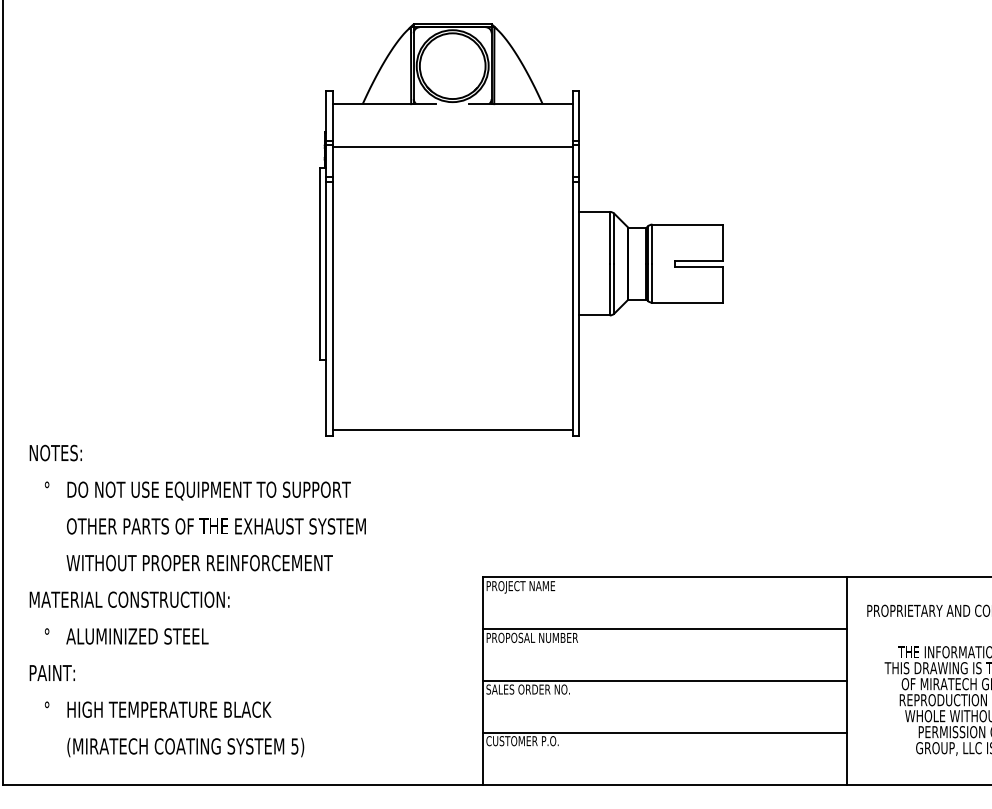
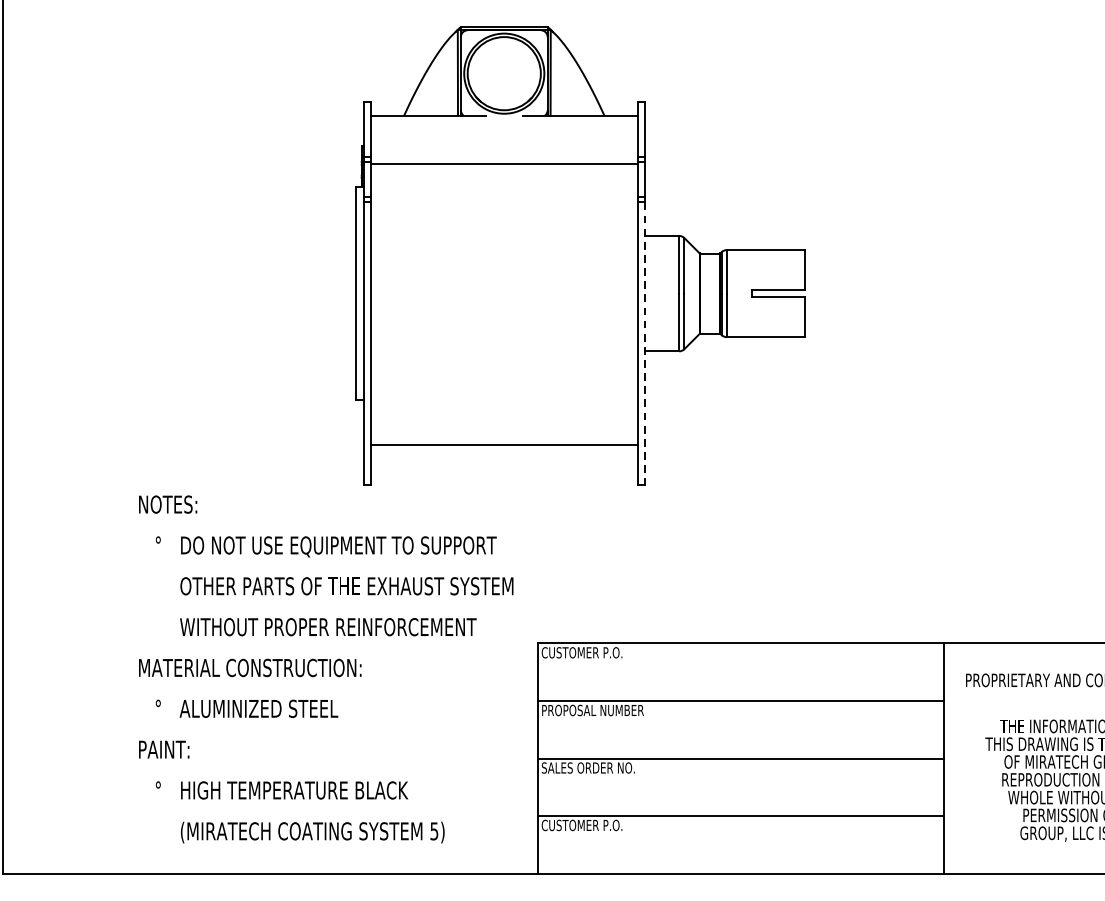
line: (579, 309) -> (645, 344), solid -> dashed
line: (452, 429) -> (504, 444), moved
text: (522, 587) -> (582, 654), PROJECT NAME -> CUSTOMER P.O.
text: (197, 600) -> (325, 668), moved

